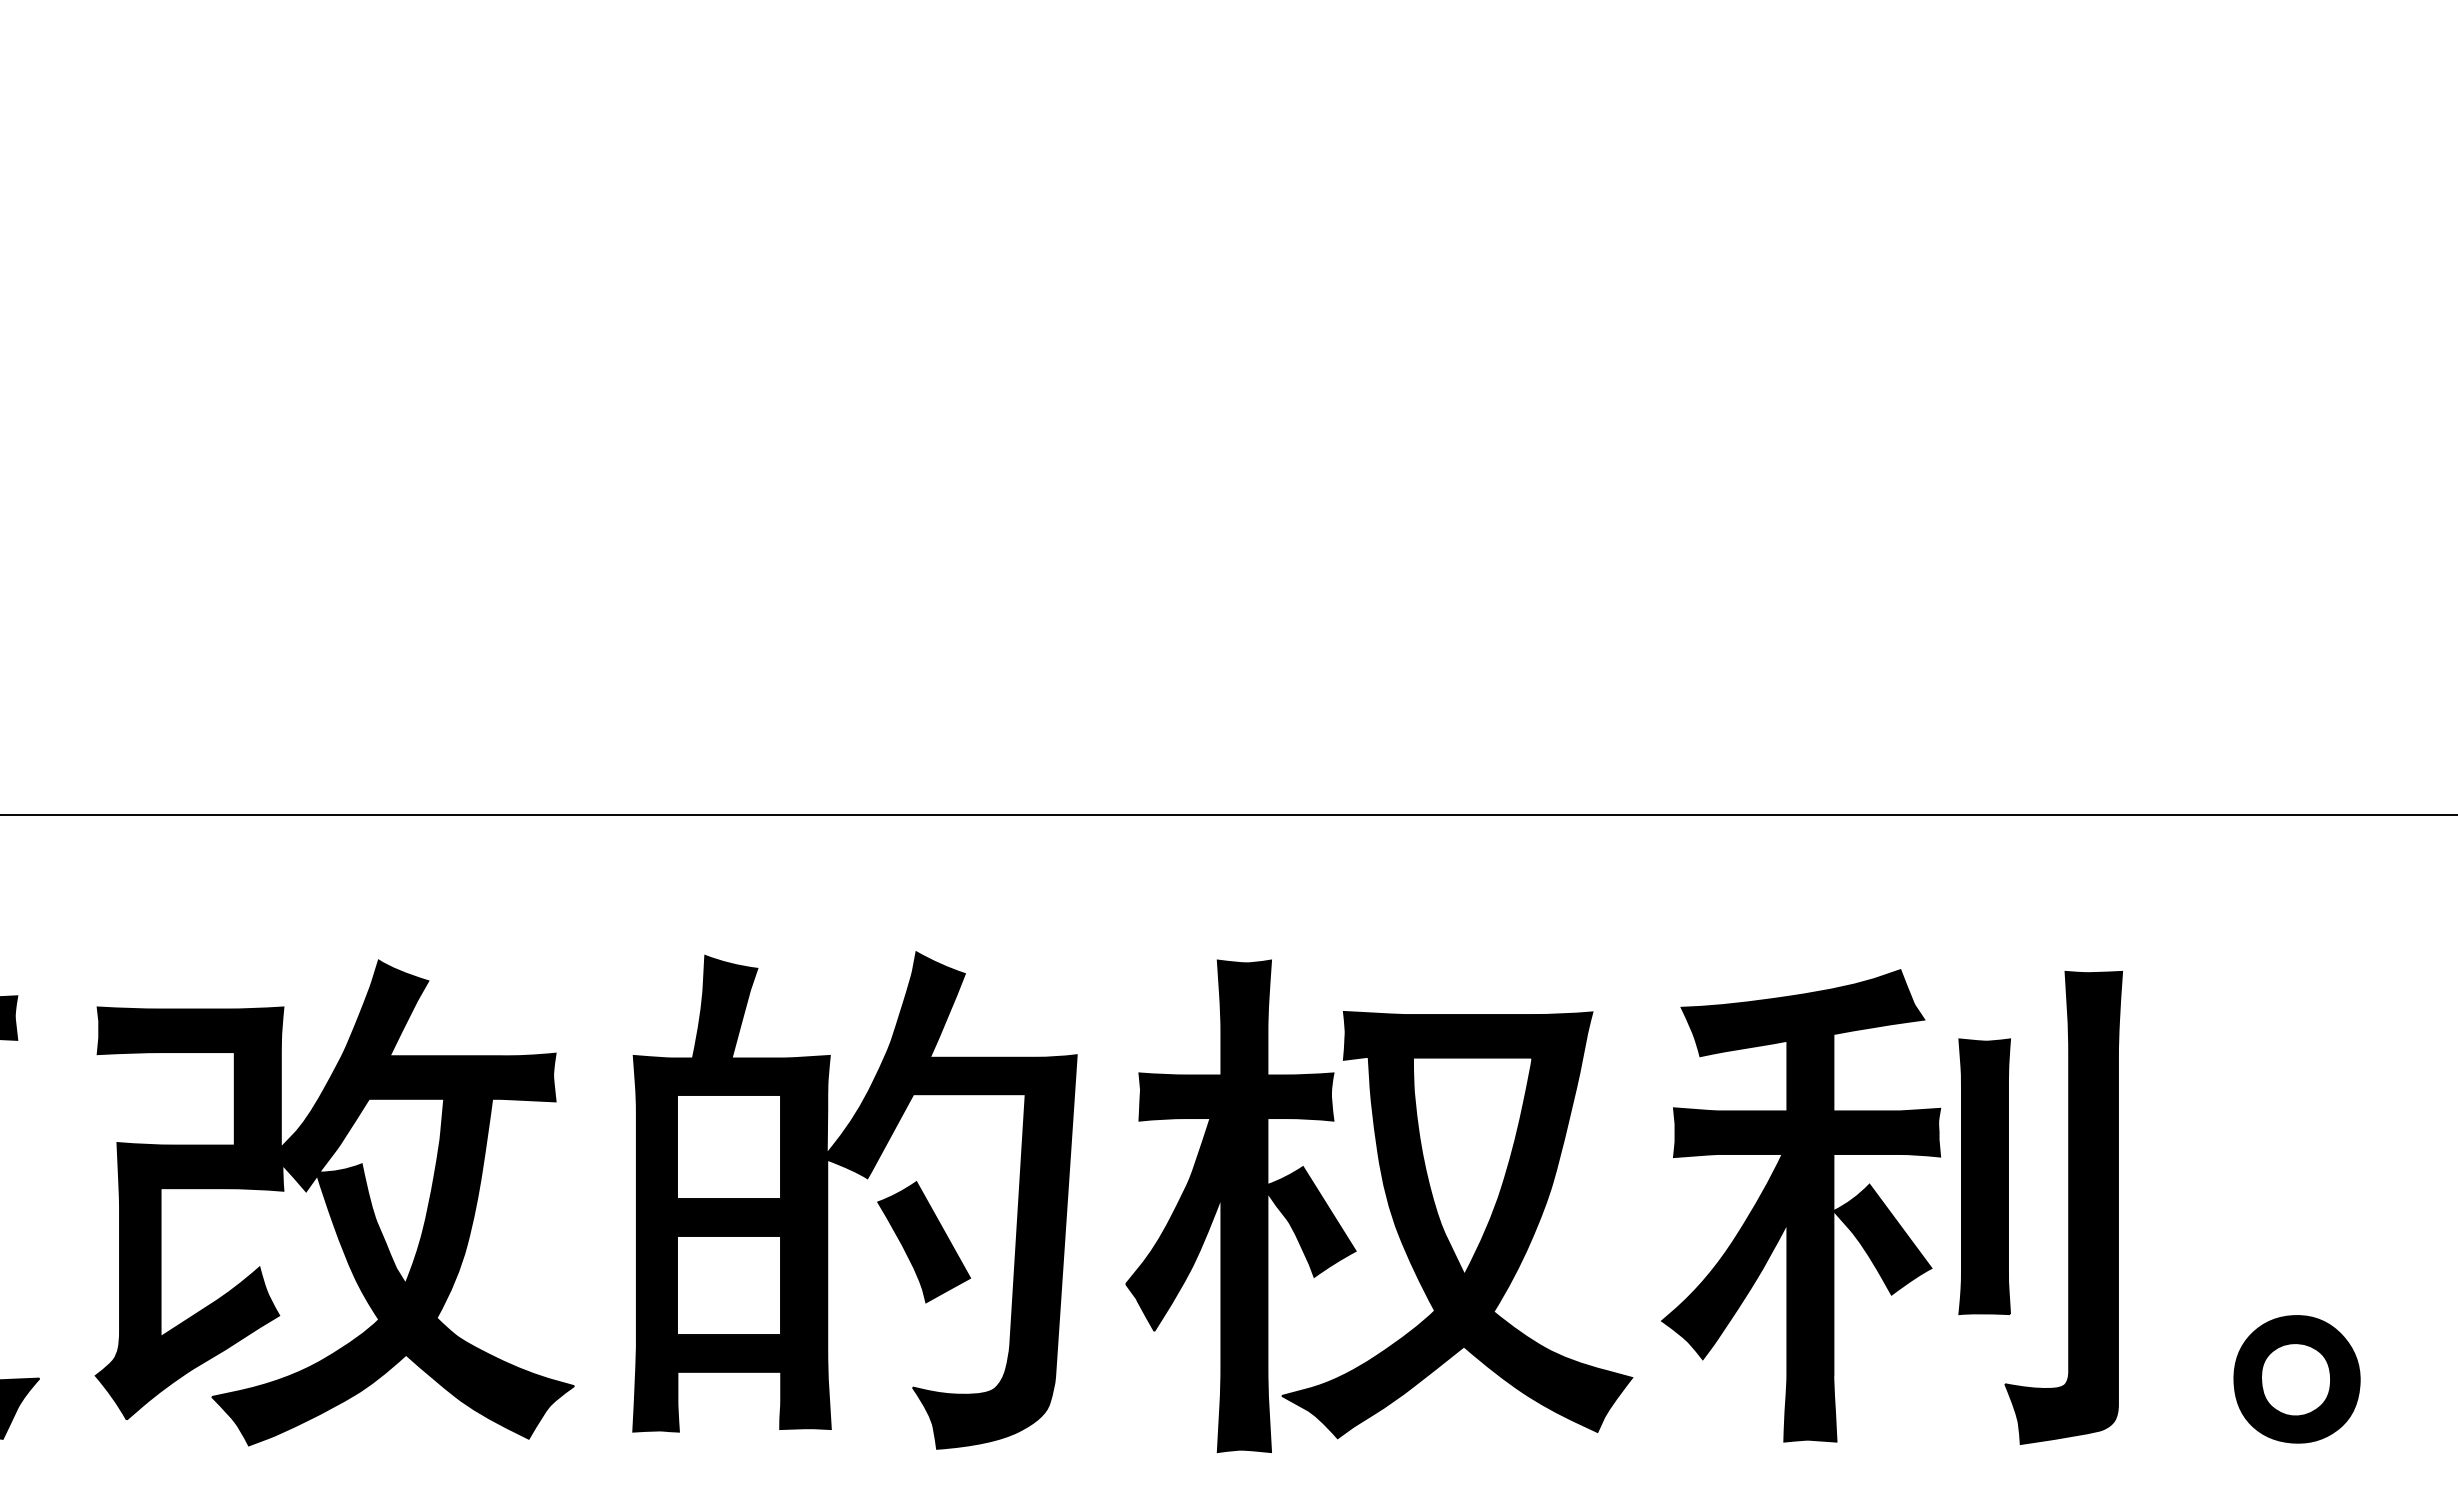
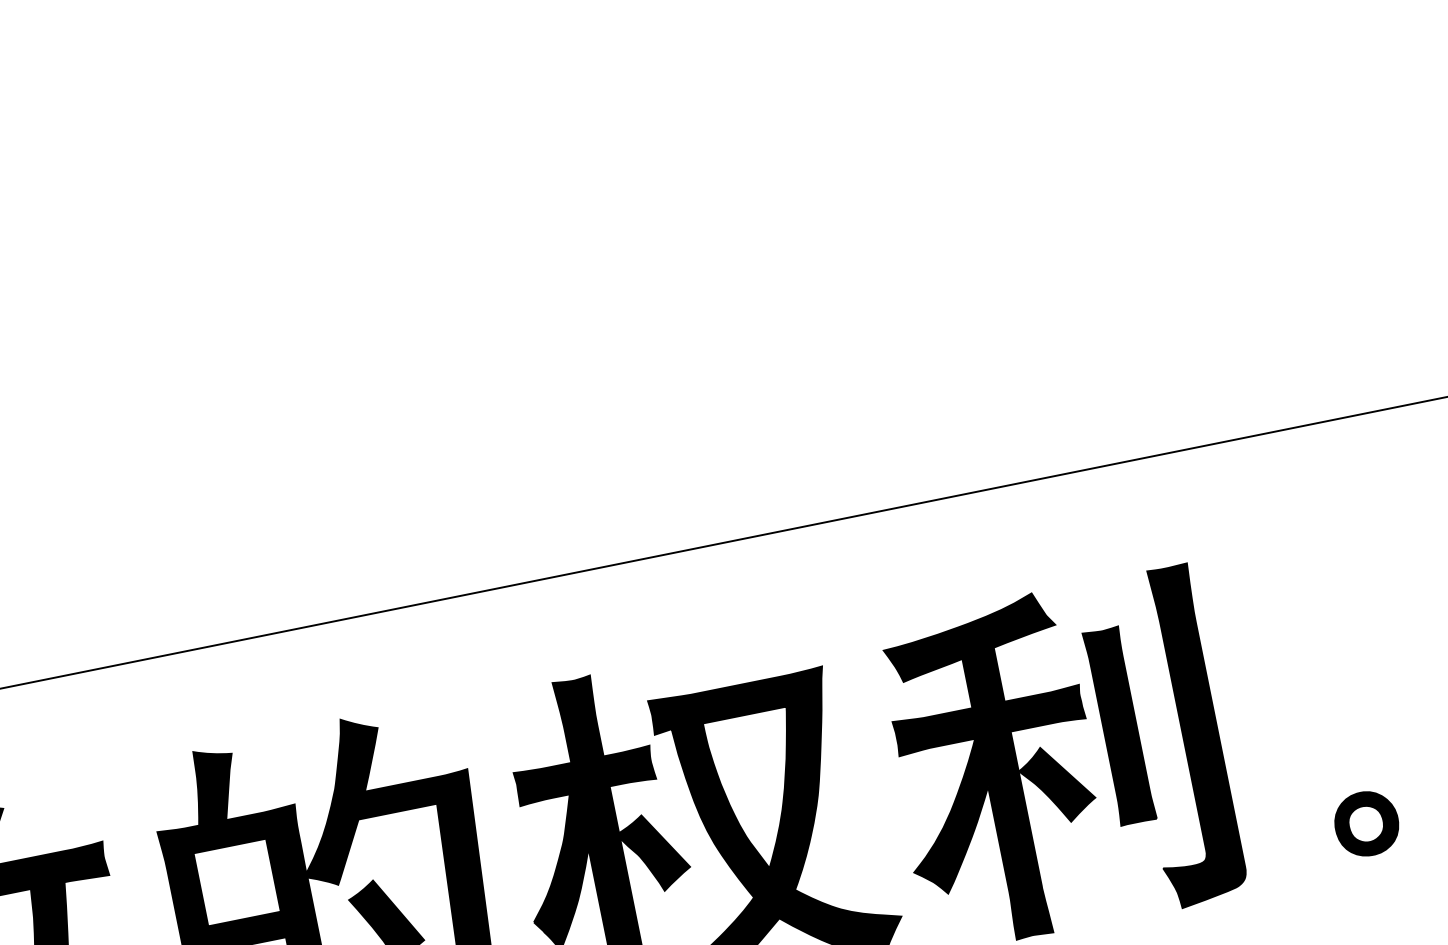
part: (2296, 1379) -> (1366, 824), size x0.7

